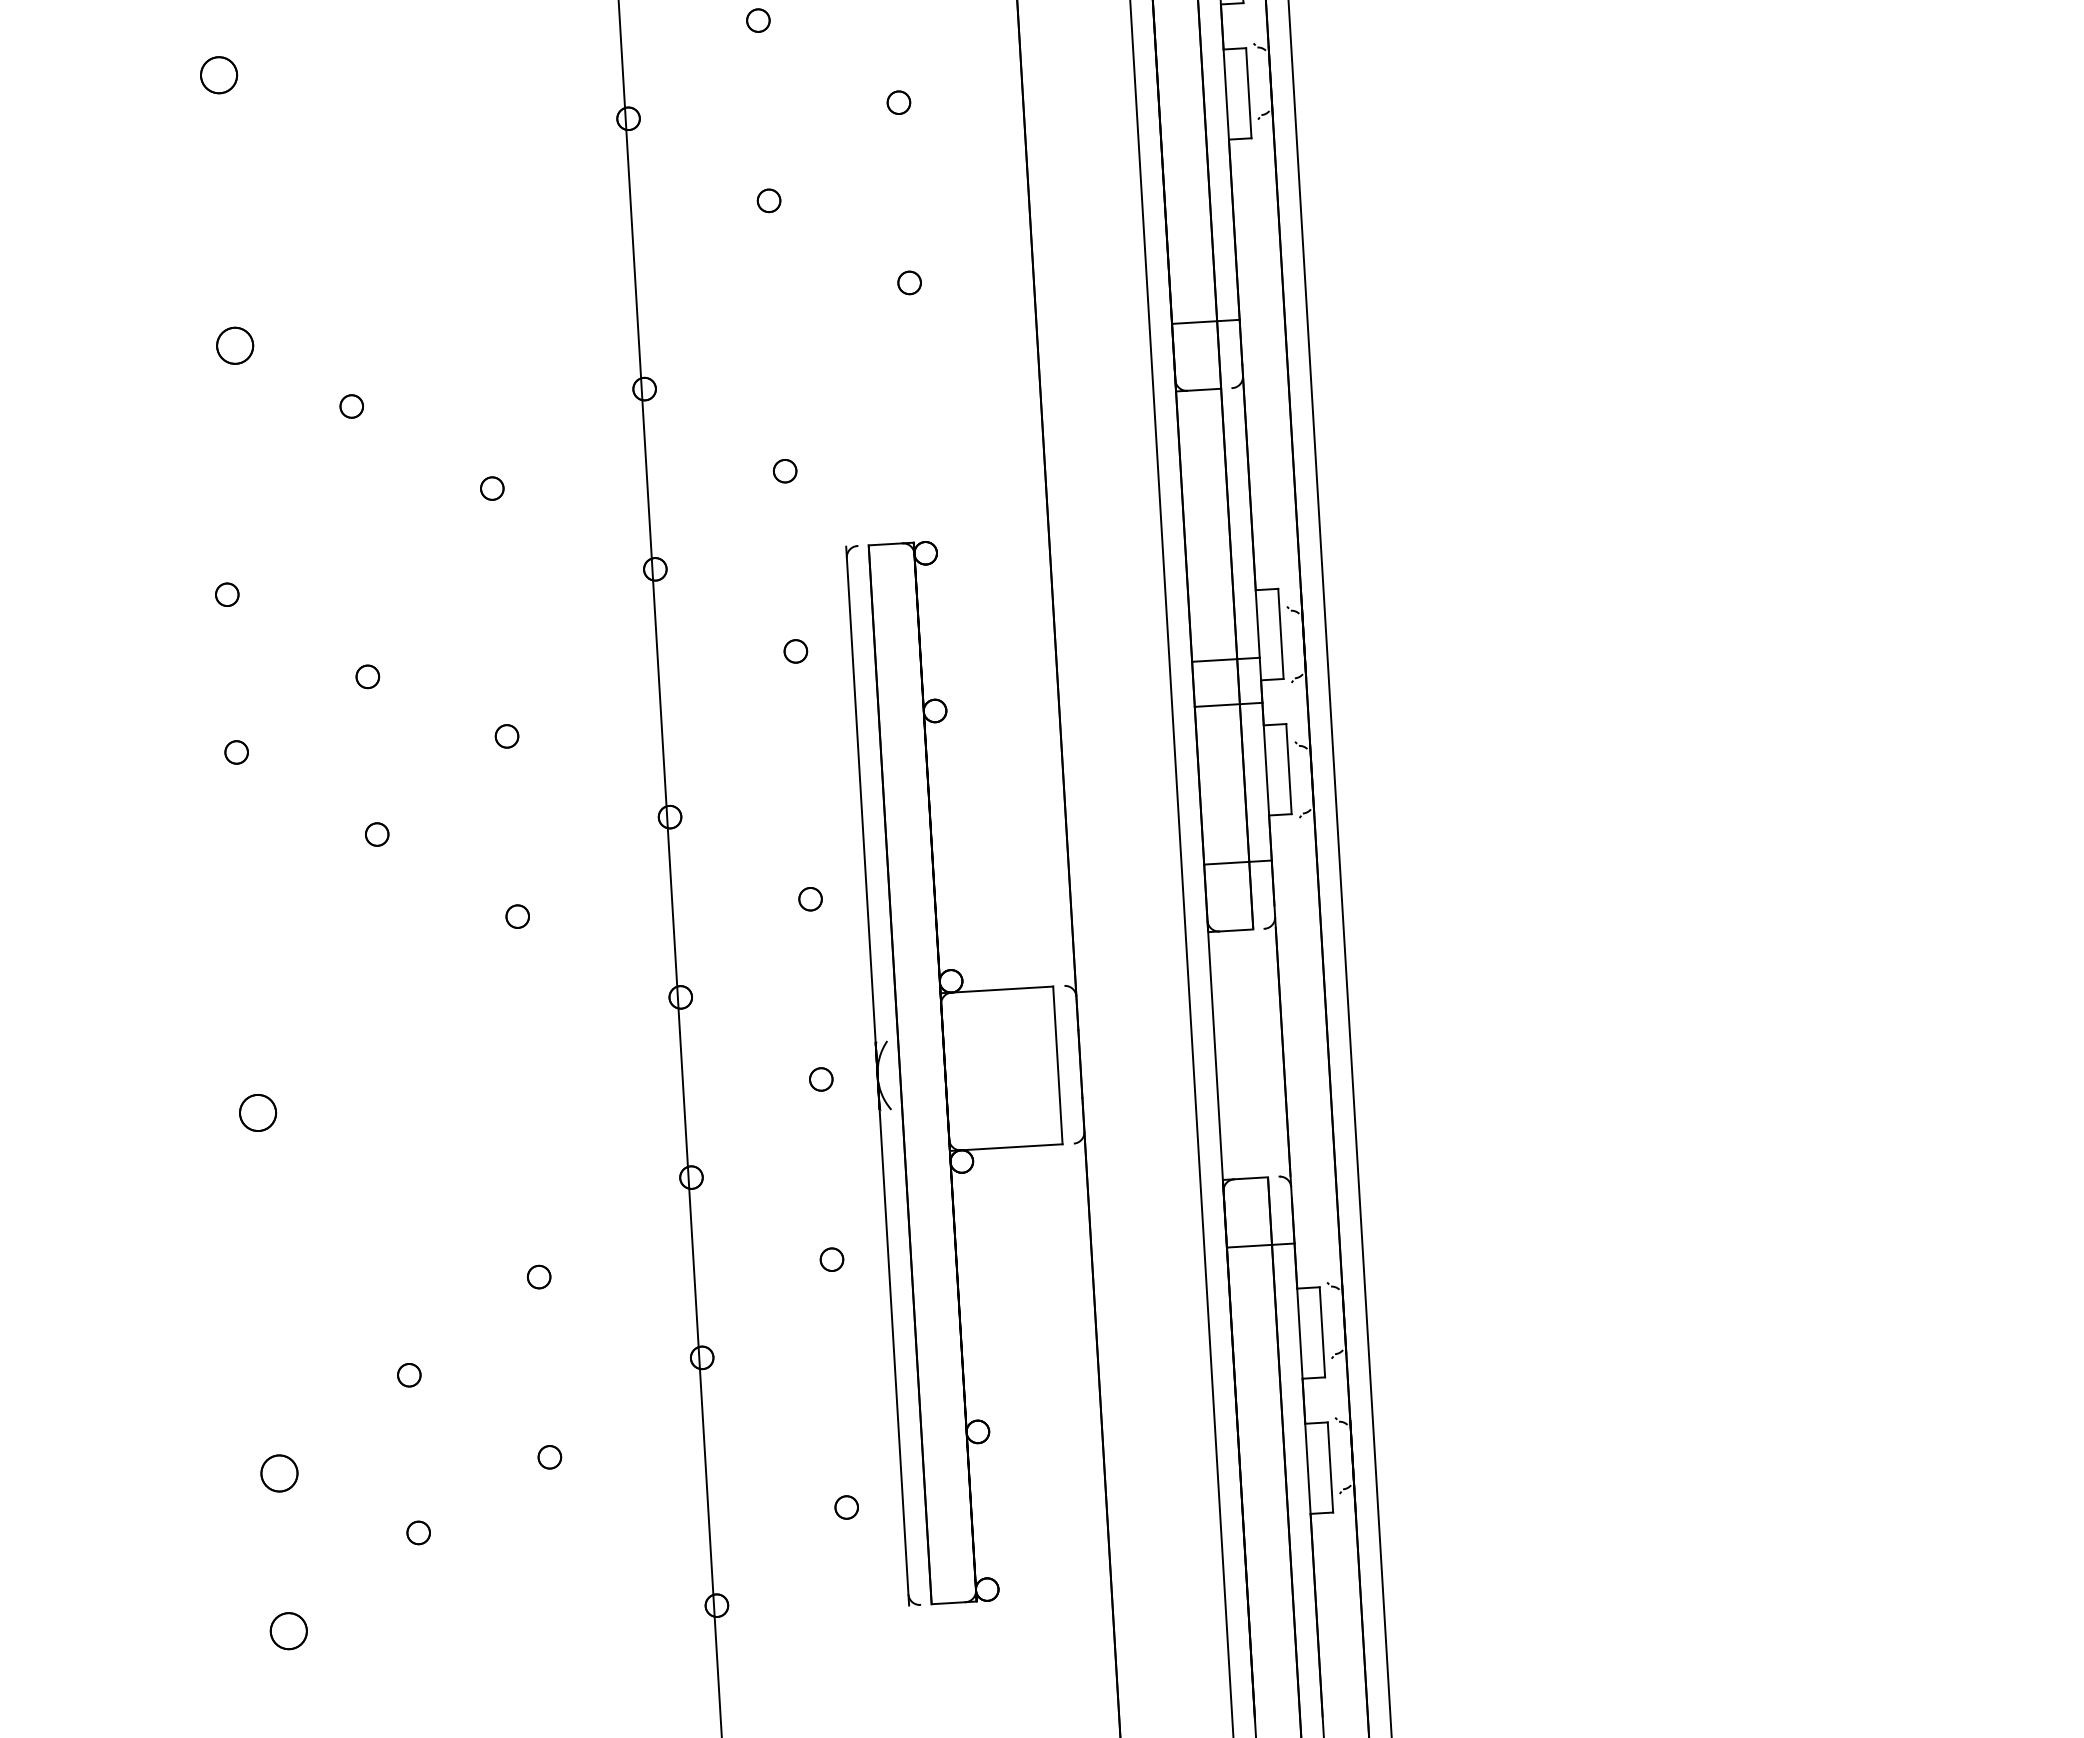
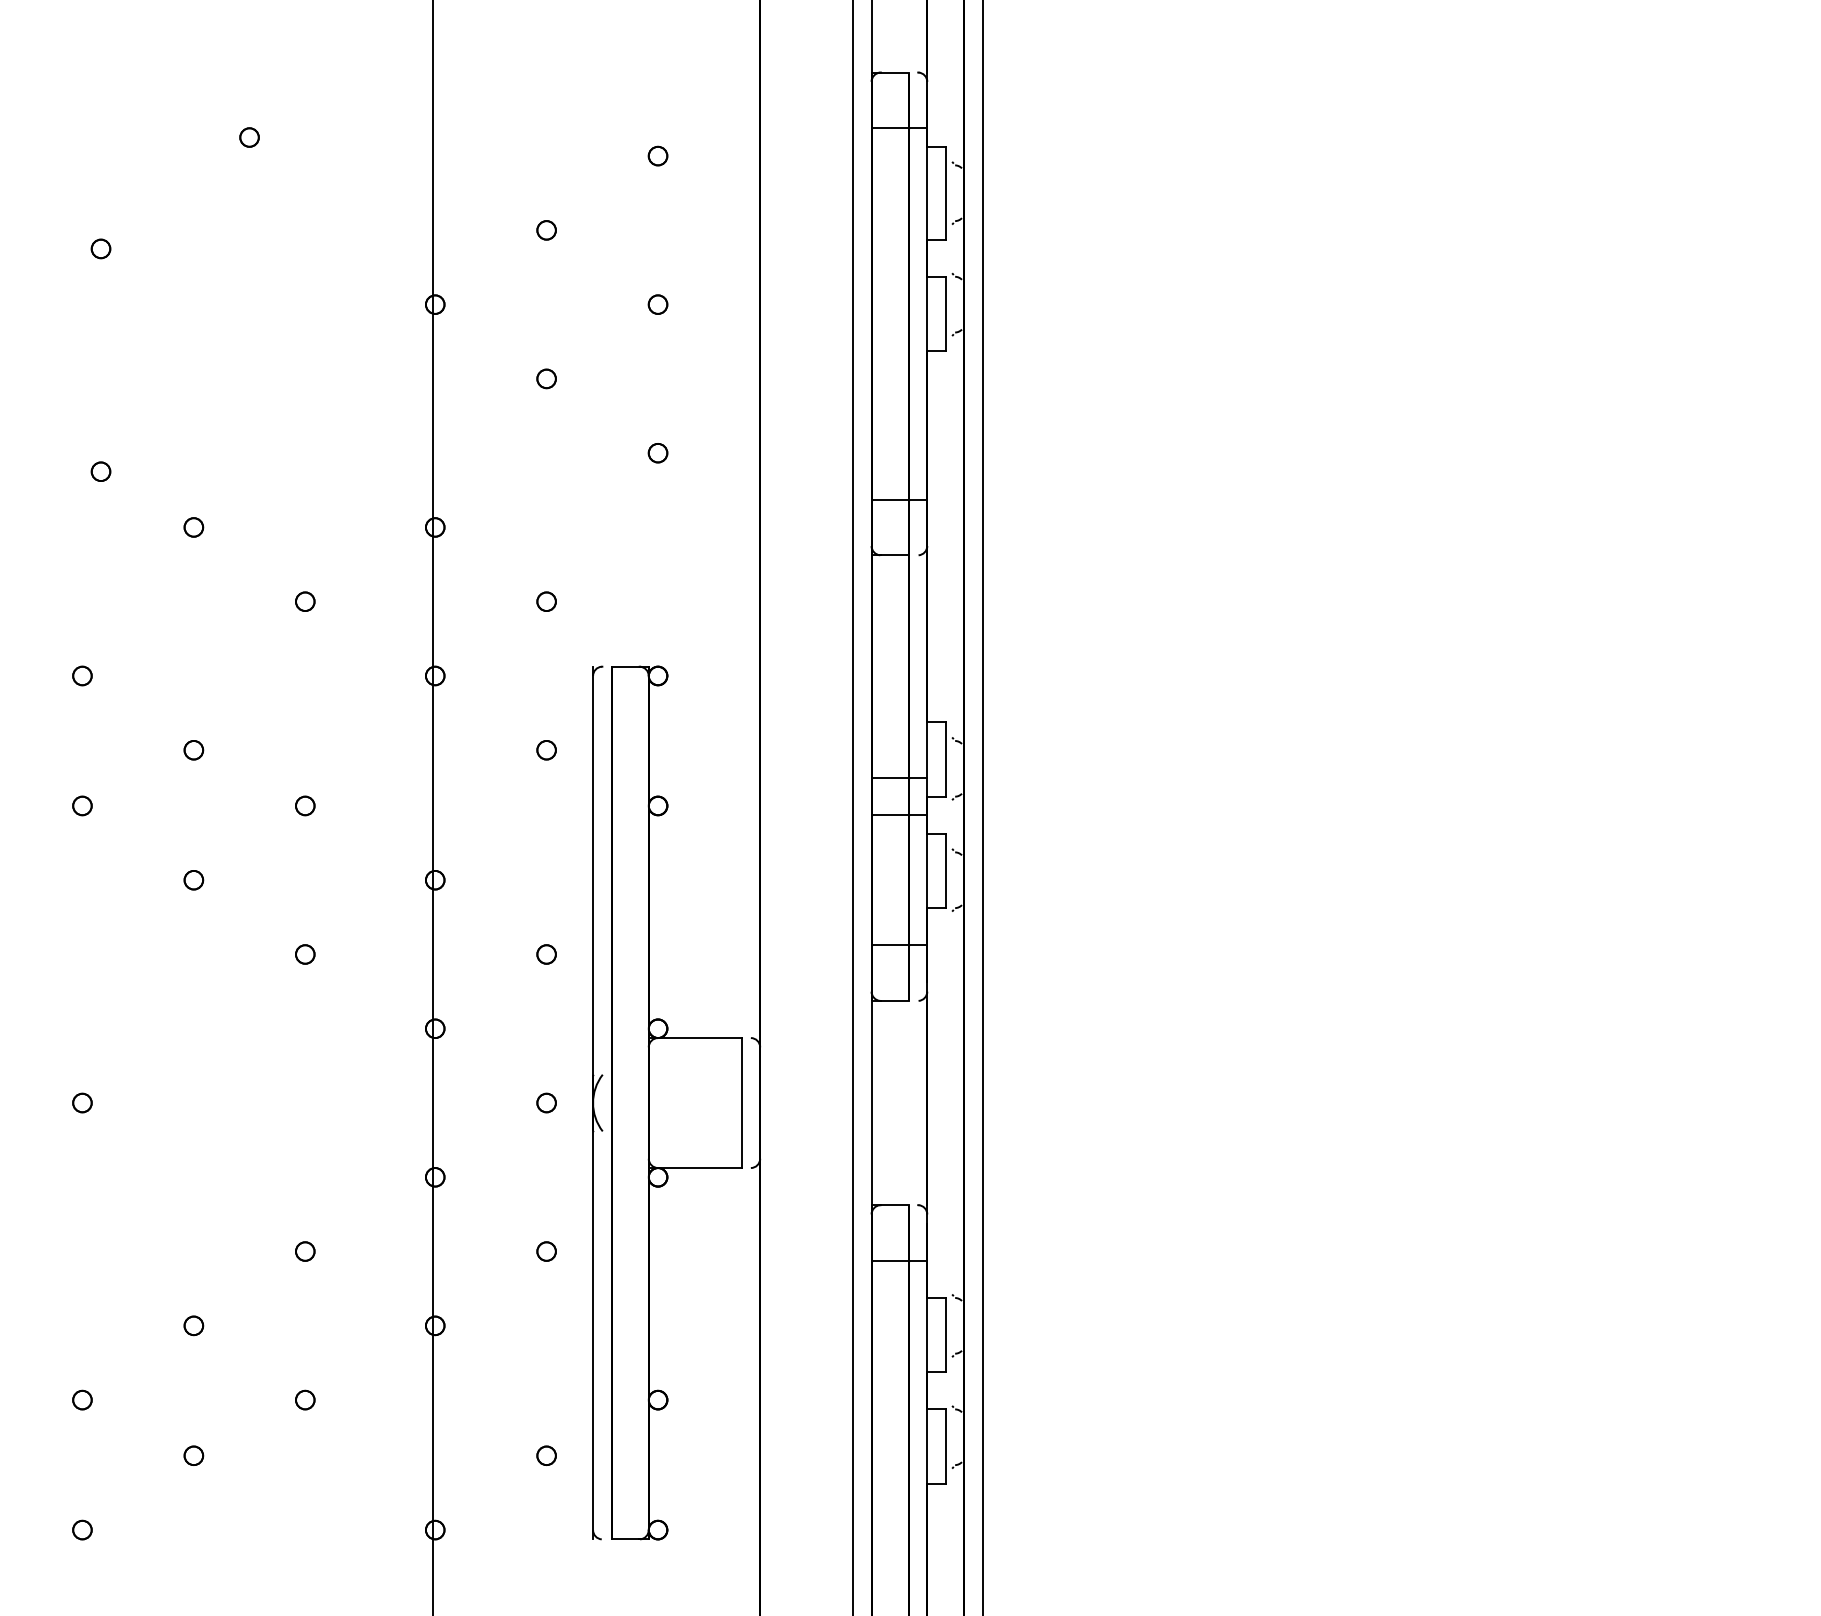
part: (218, 74) -> (100, 248), size x0.62
part: (234, 345) -> (100, 471), size x0.62
part: (258, 1112) -> (82, 1102), size x0.62
part: (279, 1472) -> (82, 1399), size x0.62
part: (288, 1630) -> (82, 1529), size x0.62

